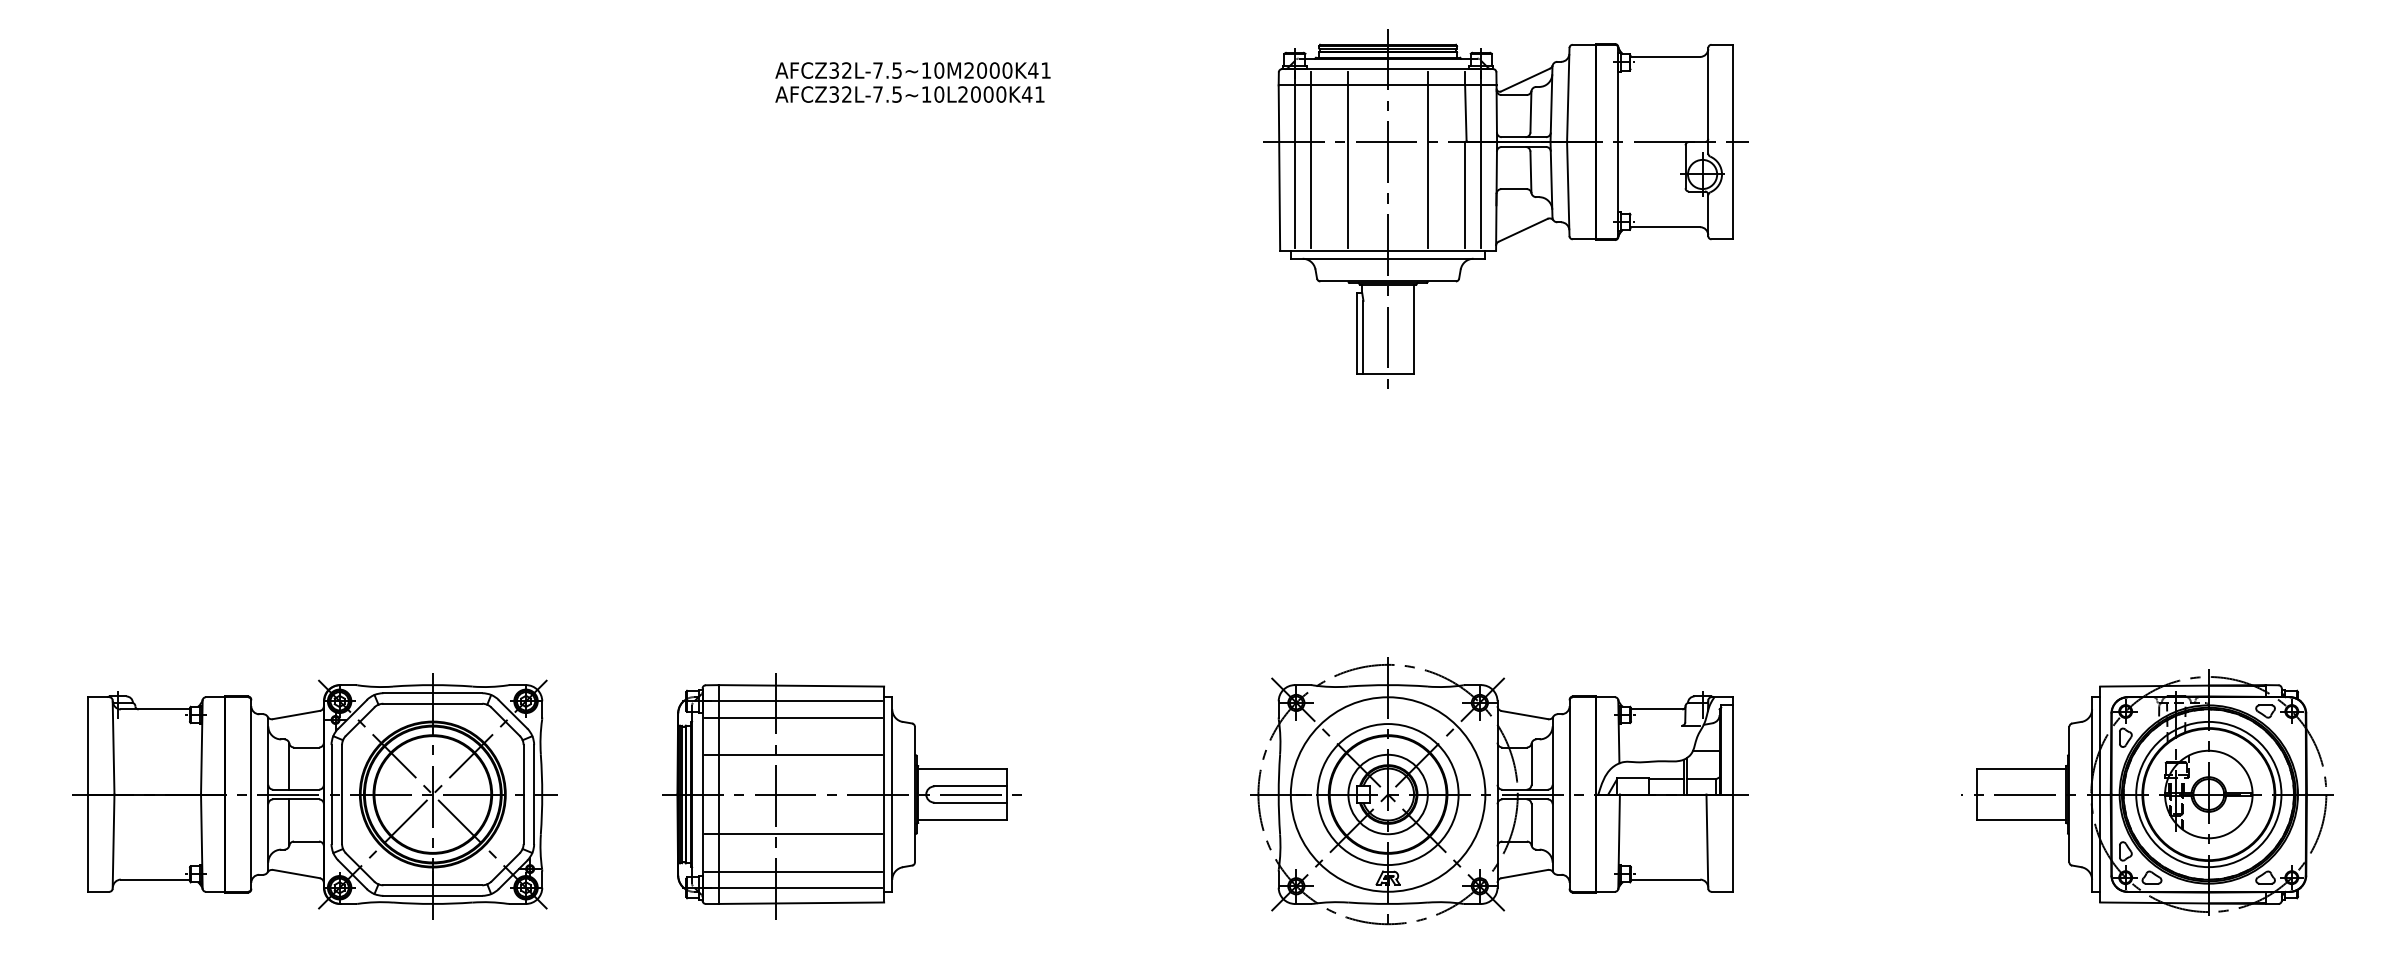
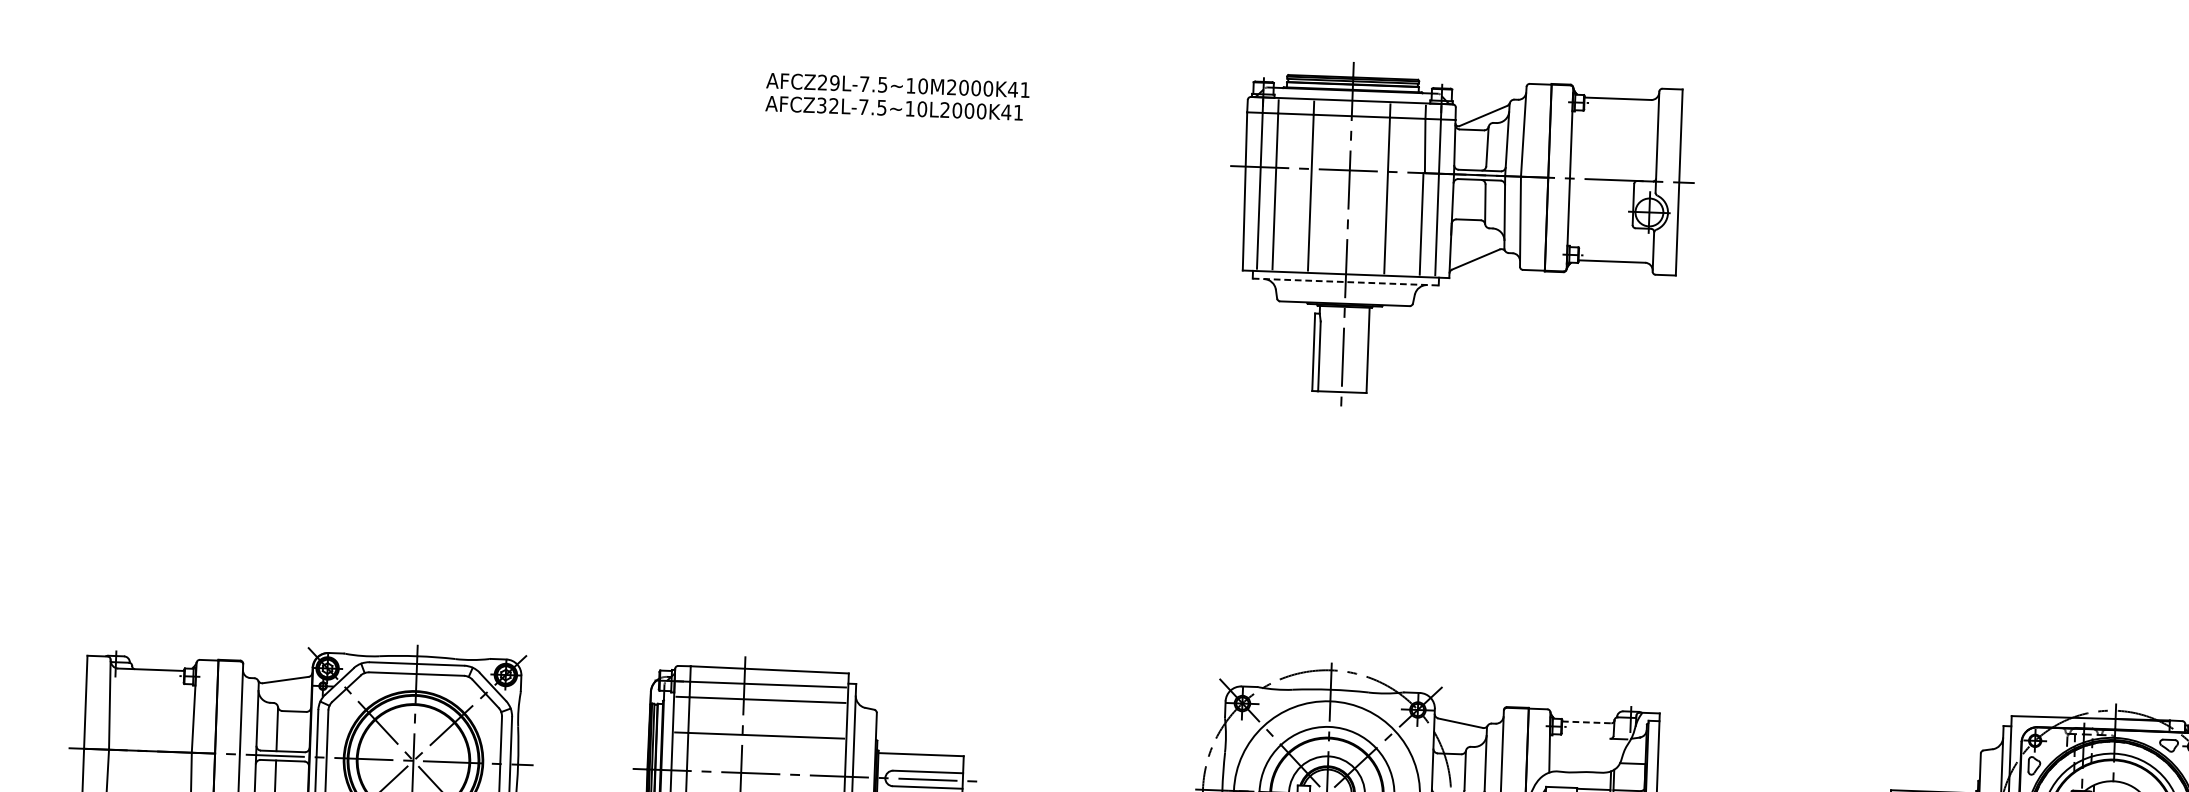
text: (840, 70) -> (828, 82), AFCZ32L-7.5~10M2000K41 -> AFCZ29L-7.5~10M2000K41
line: (1388, 258) -> (1346, 281), solid -> dashed
line: (1658, 709) -> (1588, 722), solid -> dashed

